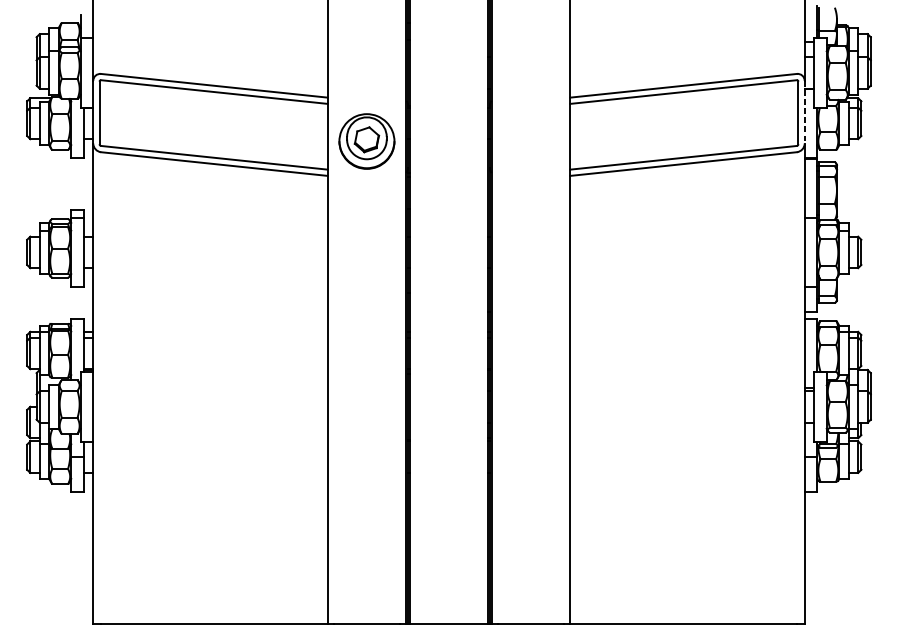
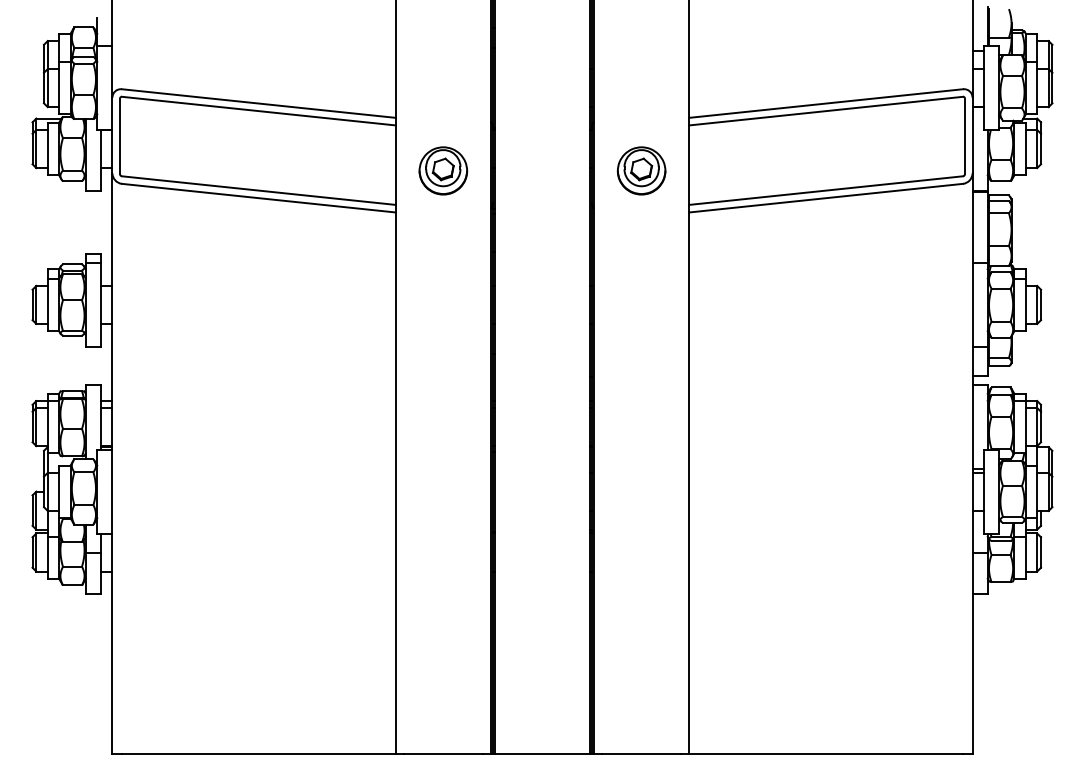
line: (804, 112) -> (972, 135), dashed -> solid
part: (367, 141) -> (443, 170), size x0.71
part: (530, 141) -> (641, 170), added

